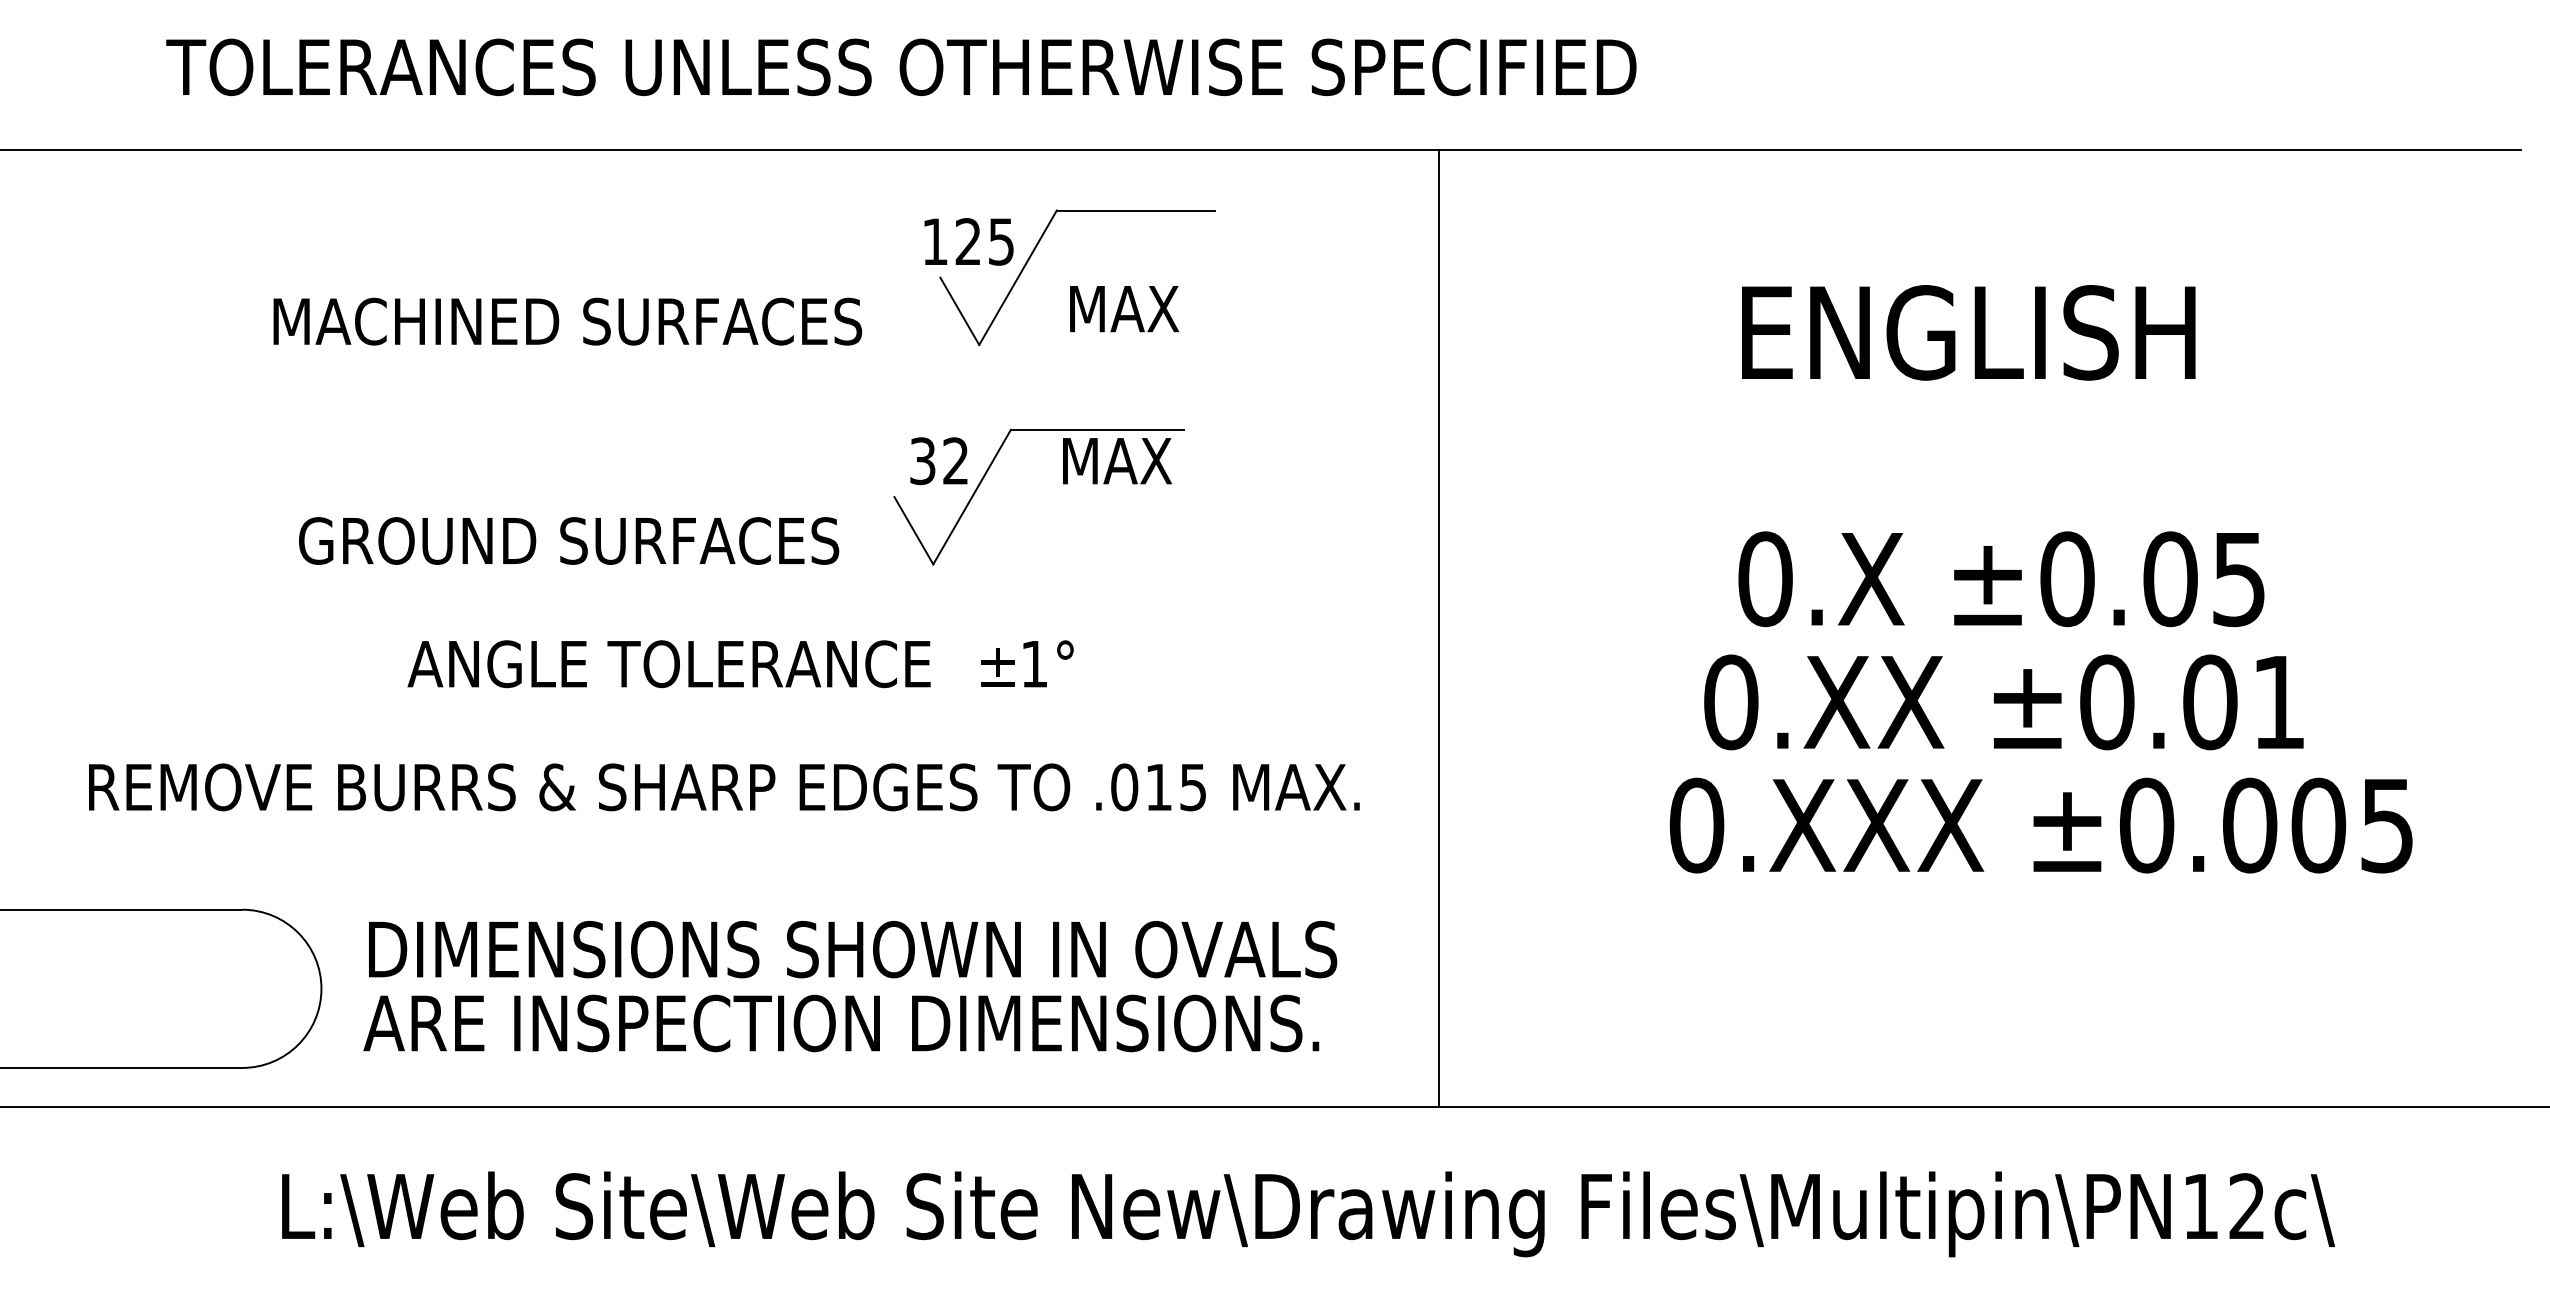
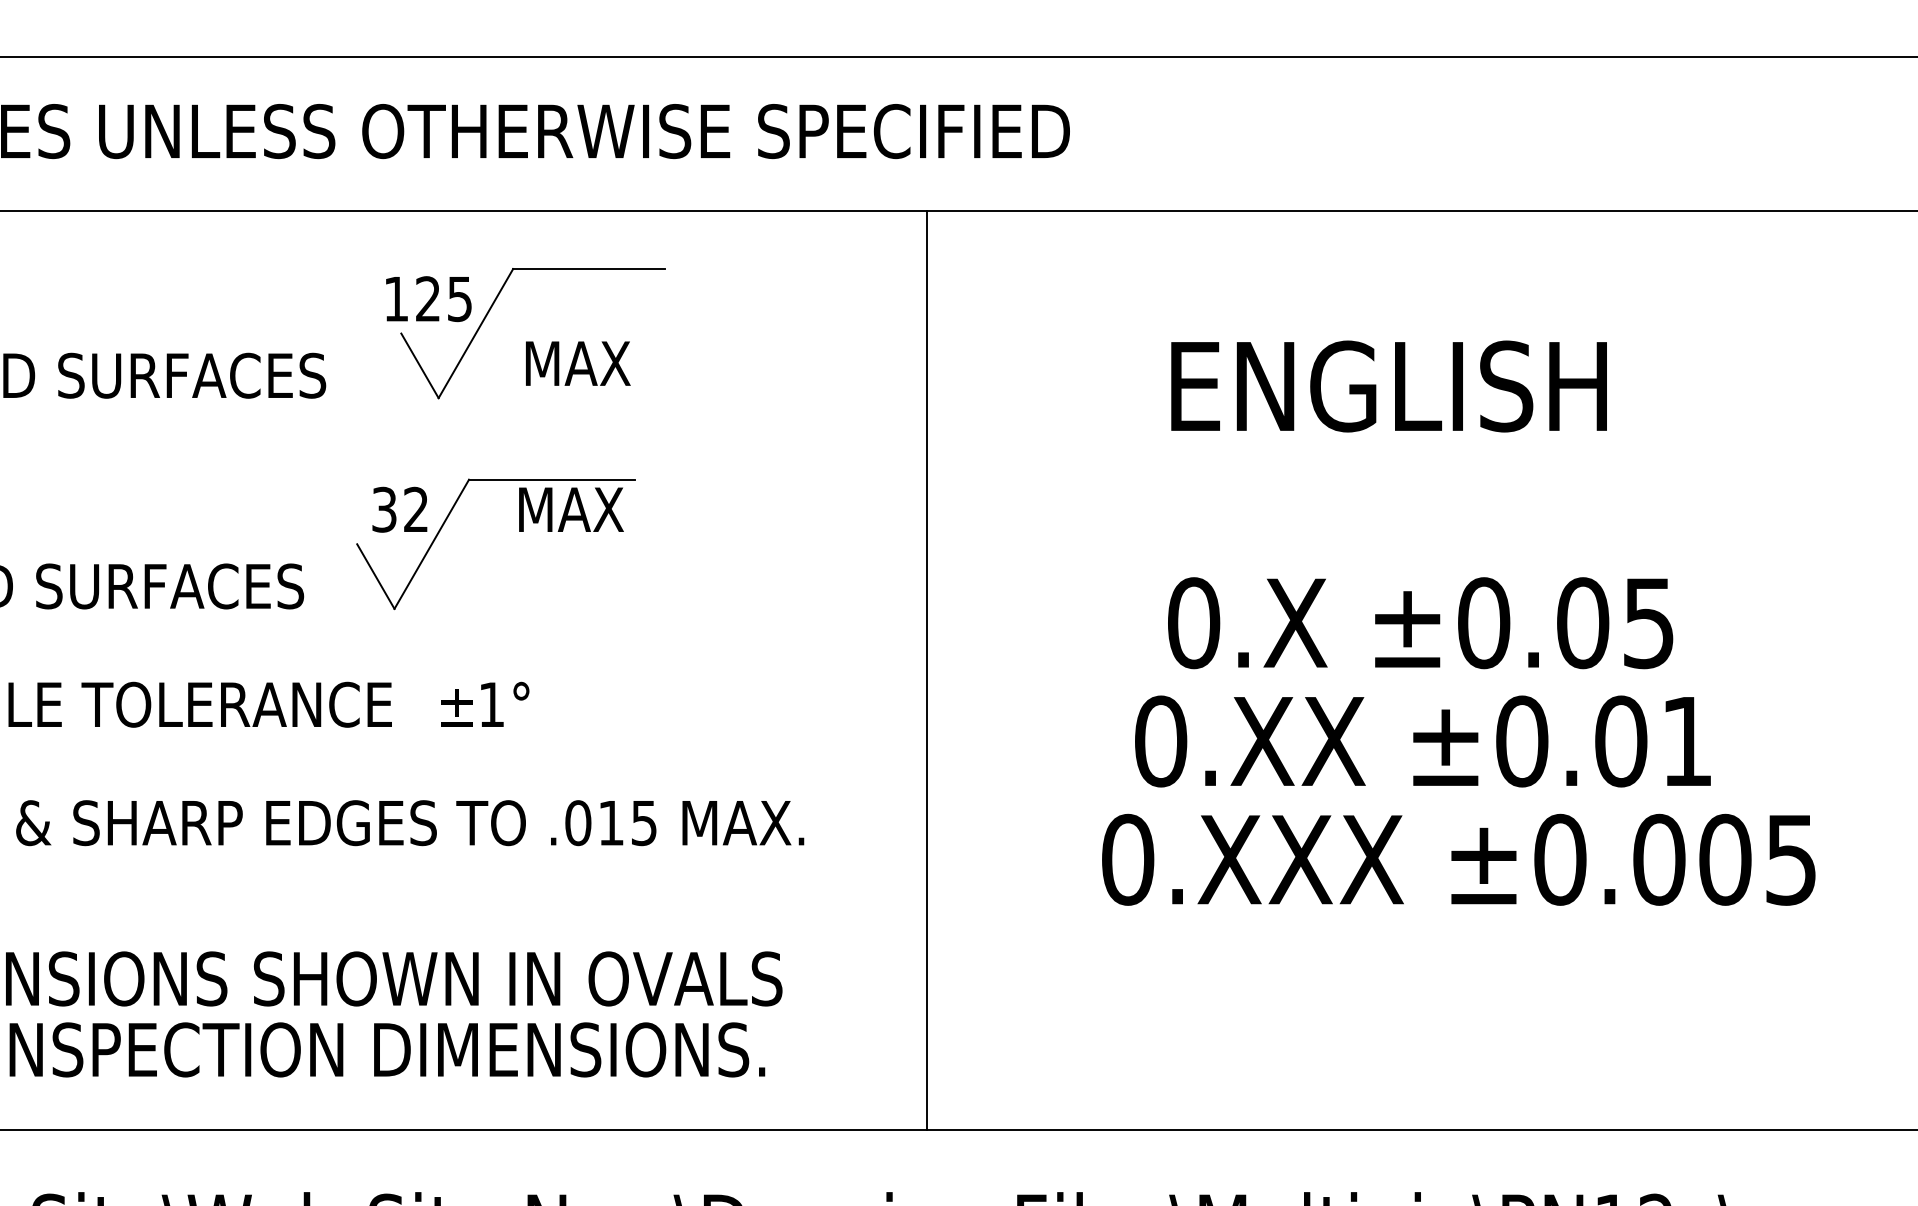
line: (1438, 628) -> (926, 670), moved

